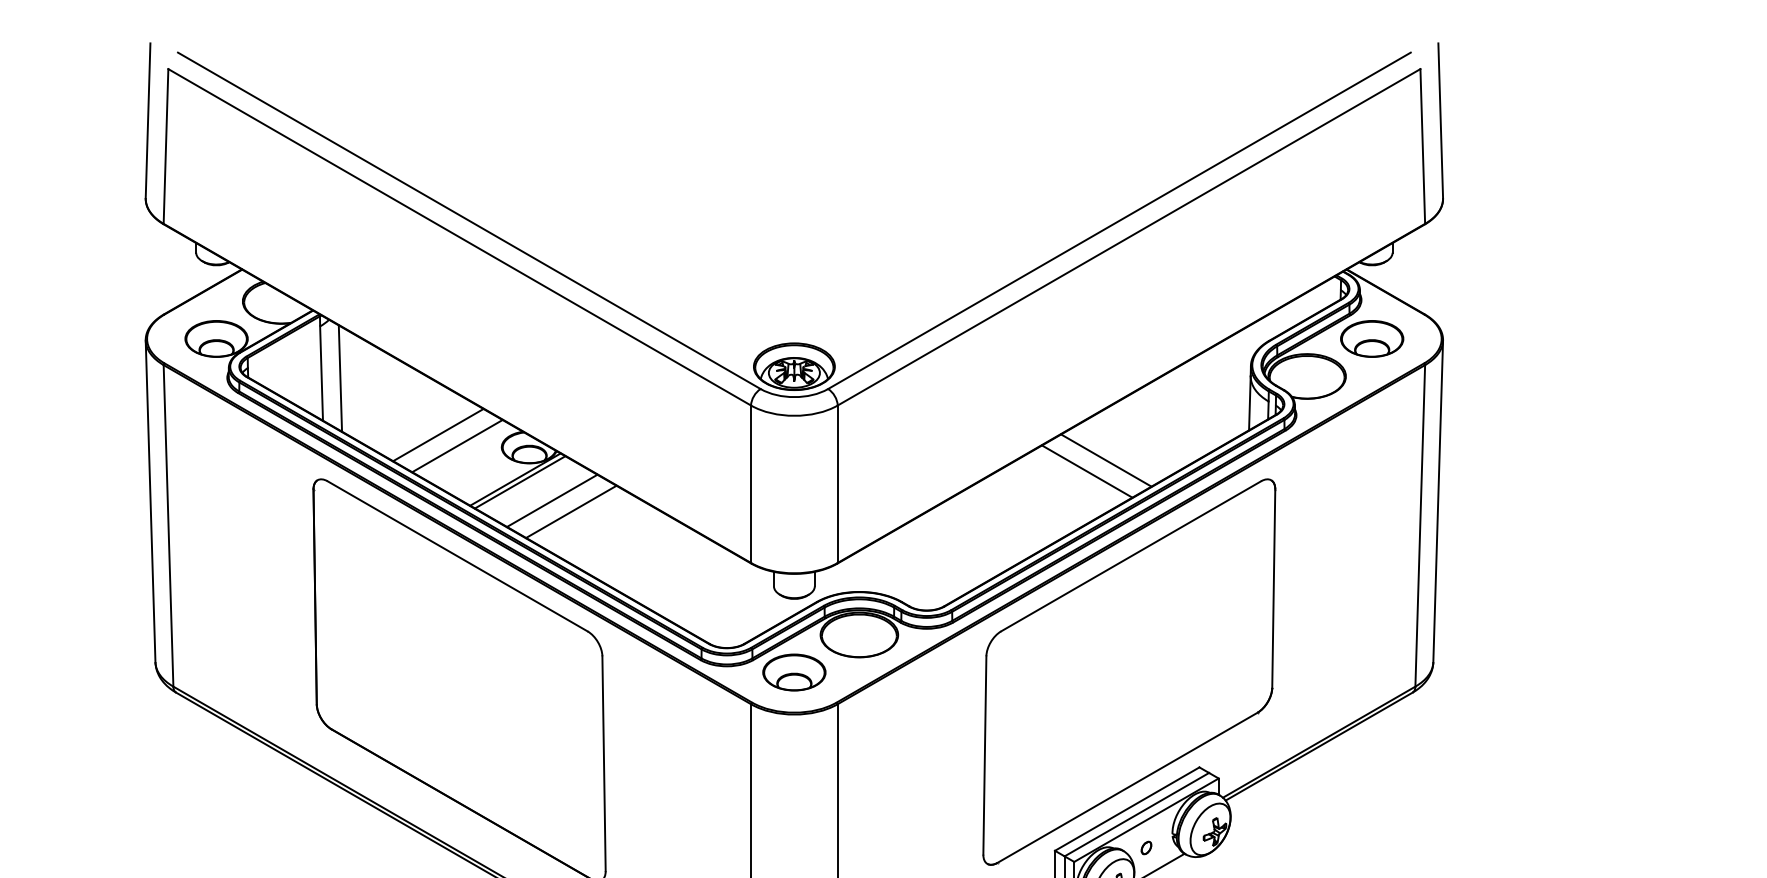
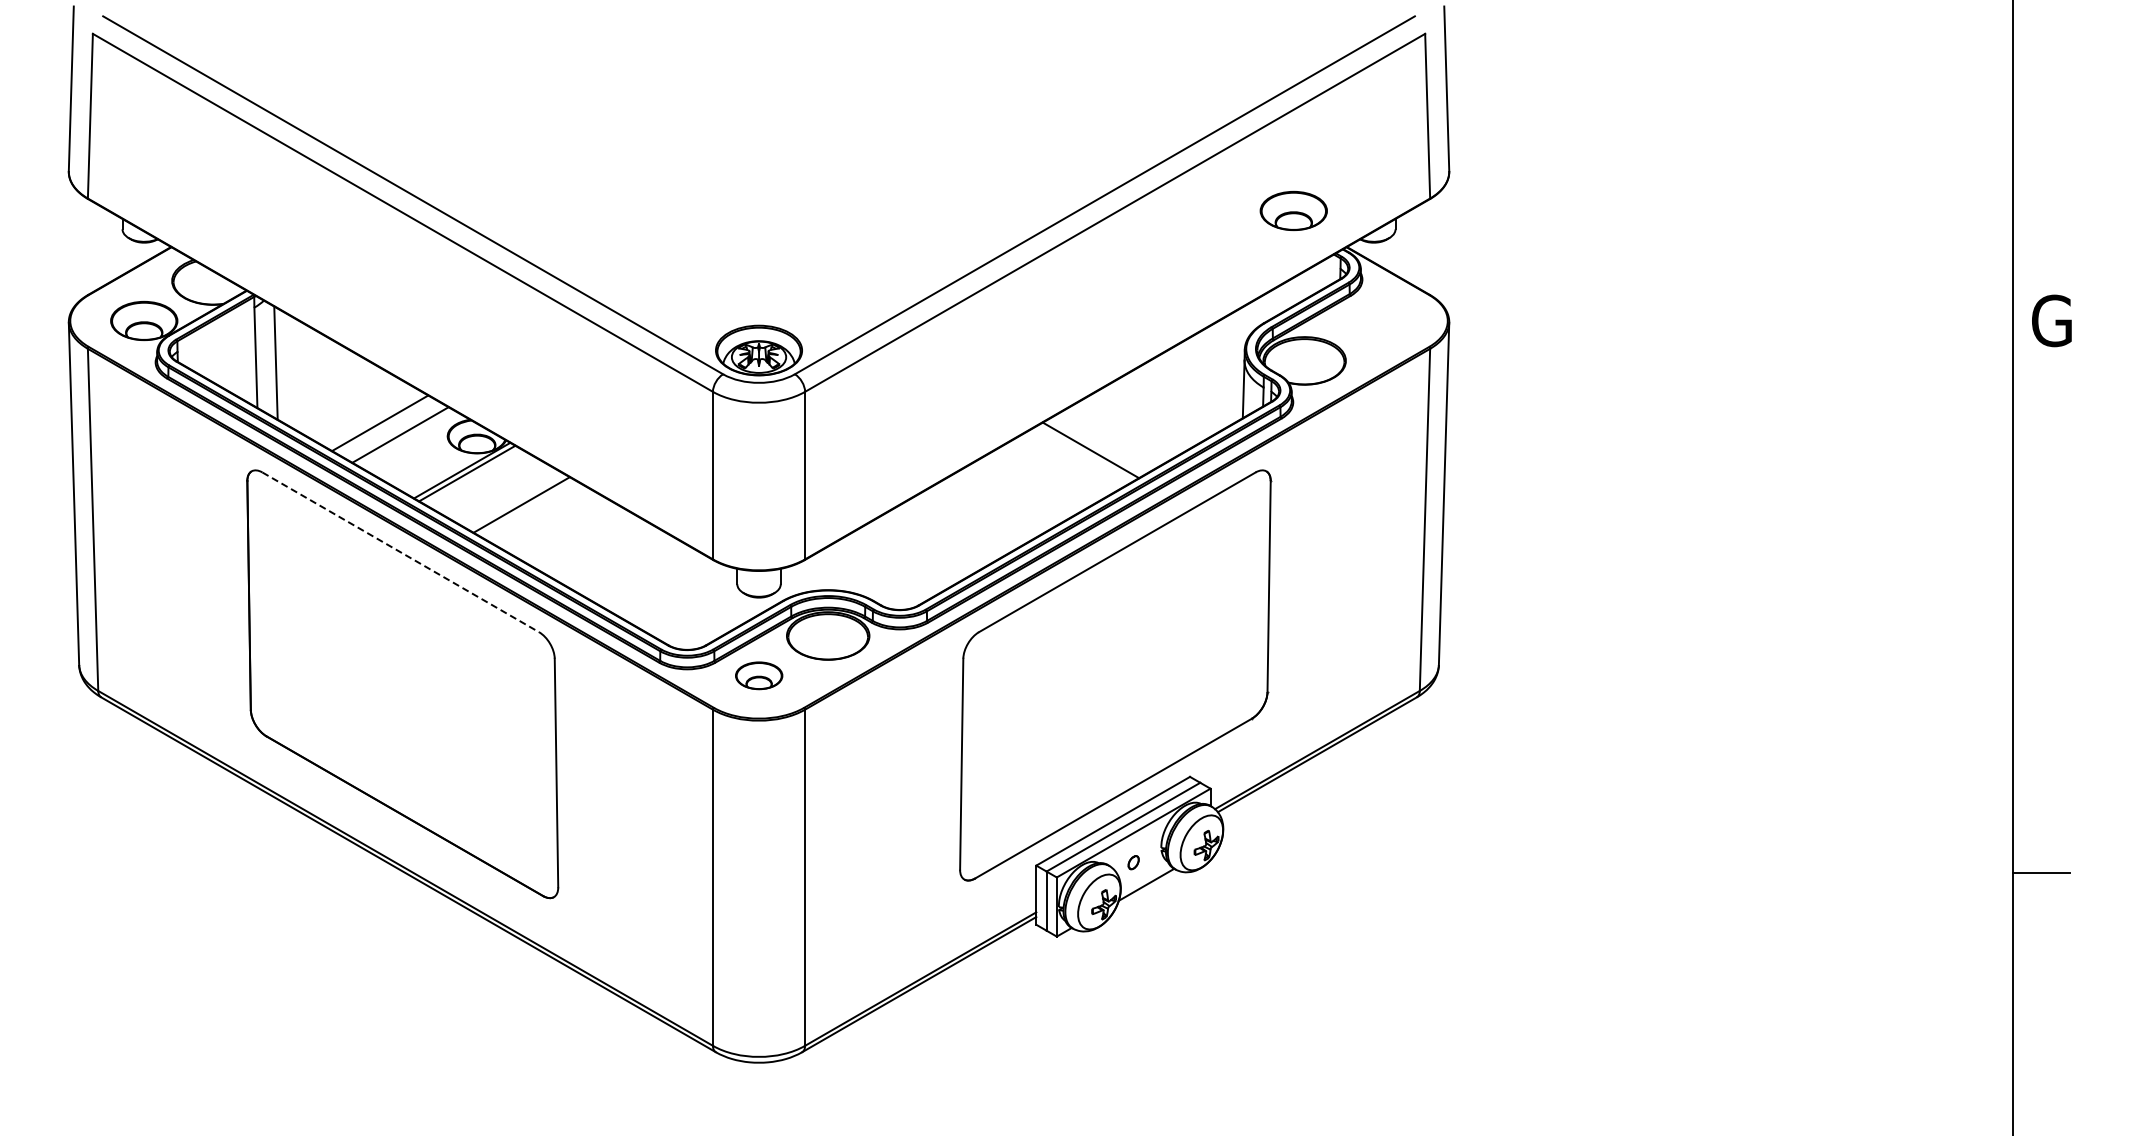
part: (1371, 338) -> (1293, 210), moved
line: (1087, 471) -> (1070, 461), removed
line: (552, 501) -> (501, 493), removed
line: (457, 556) -> (400, 552), solid -> dashed
part: (794, 672) -> (759, 675), size x0.7

